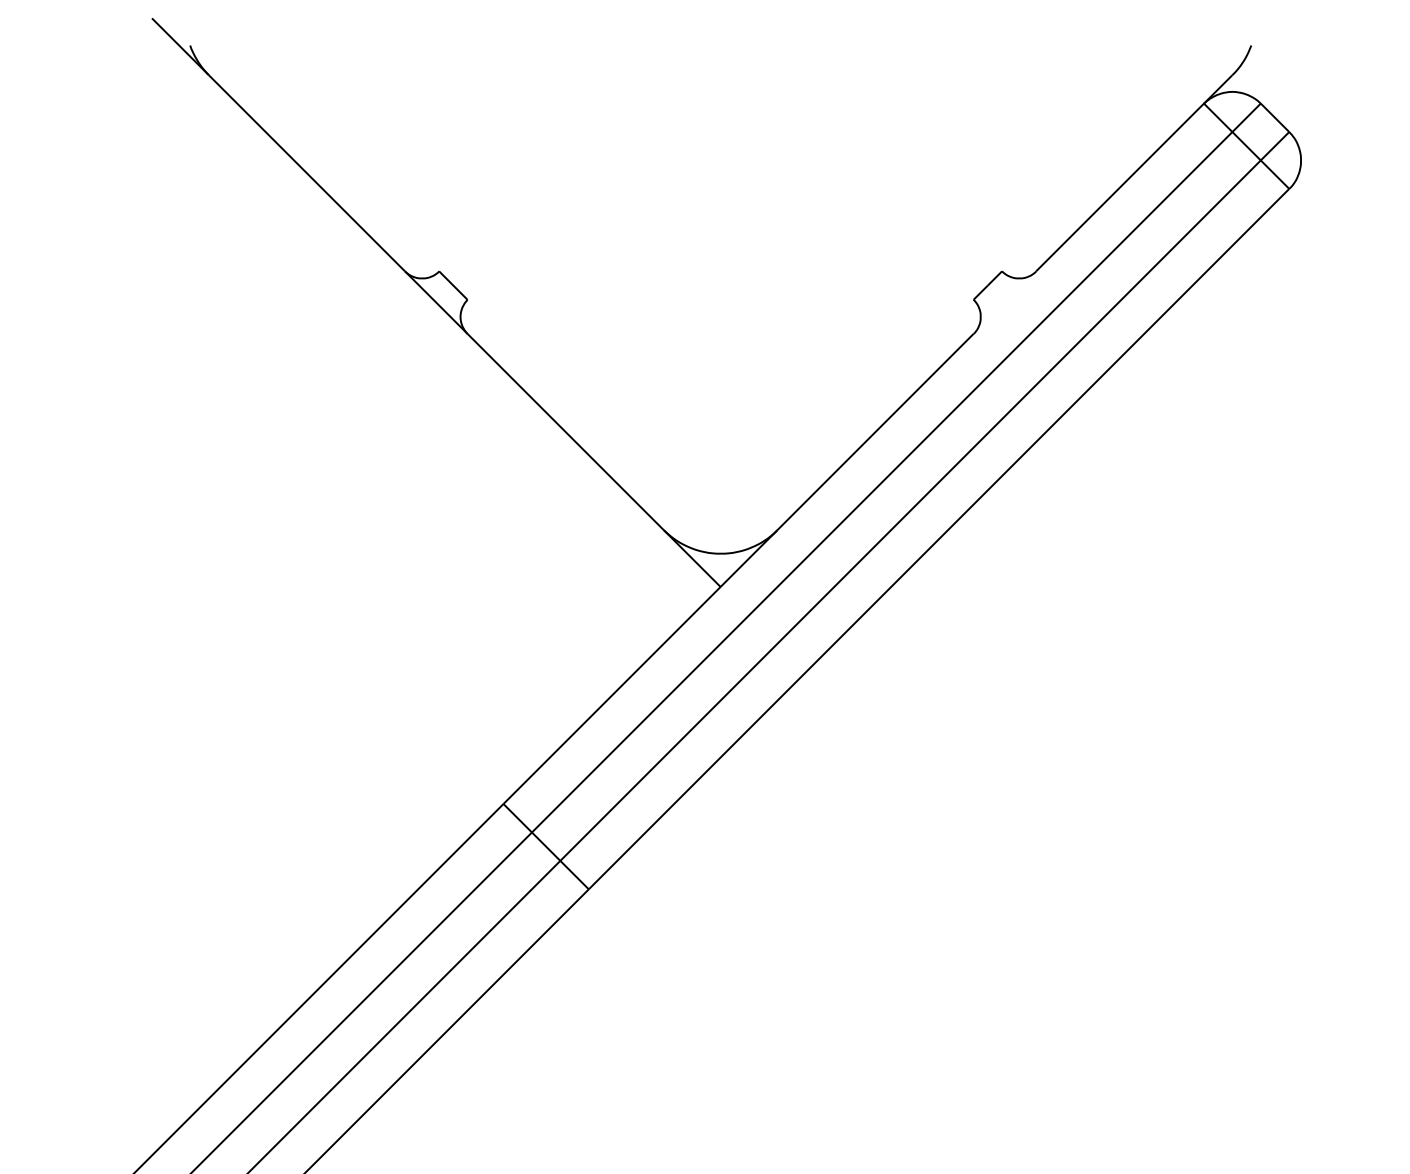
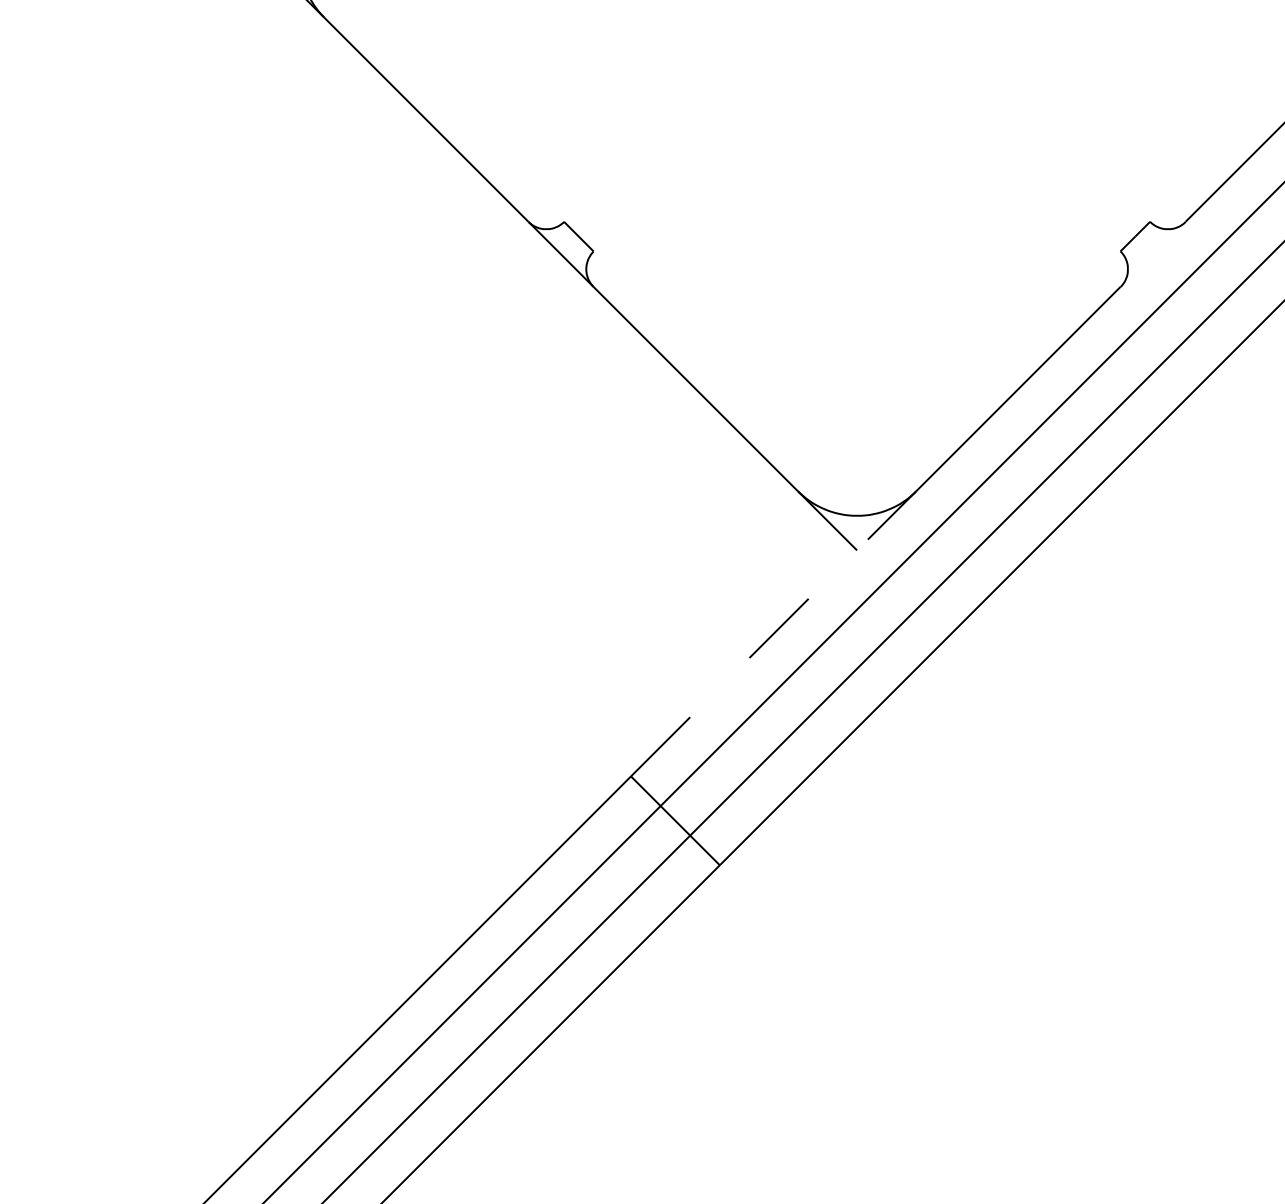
line: (640, 667) -> (773, 634), solid -> dashed

